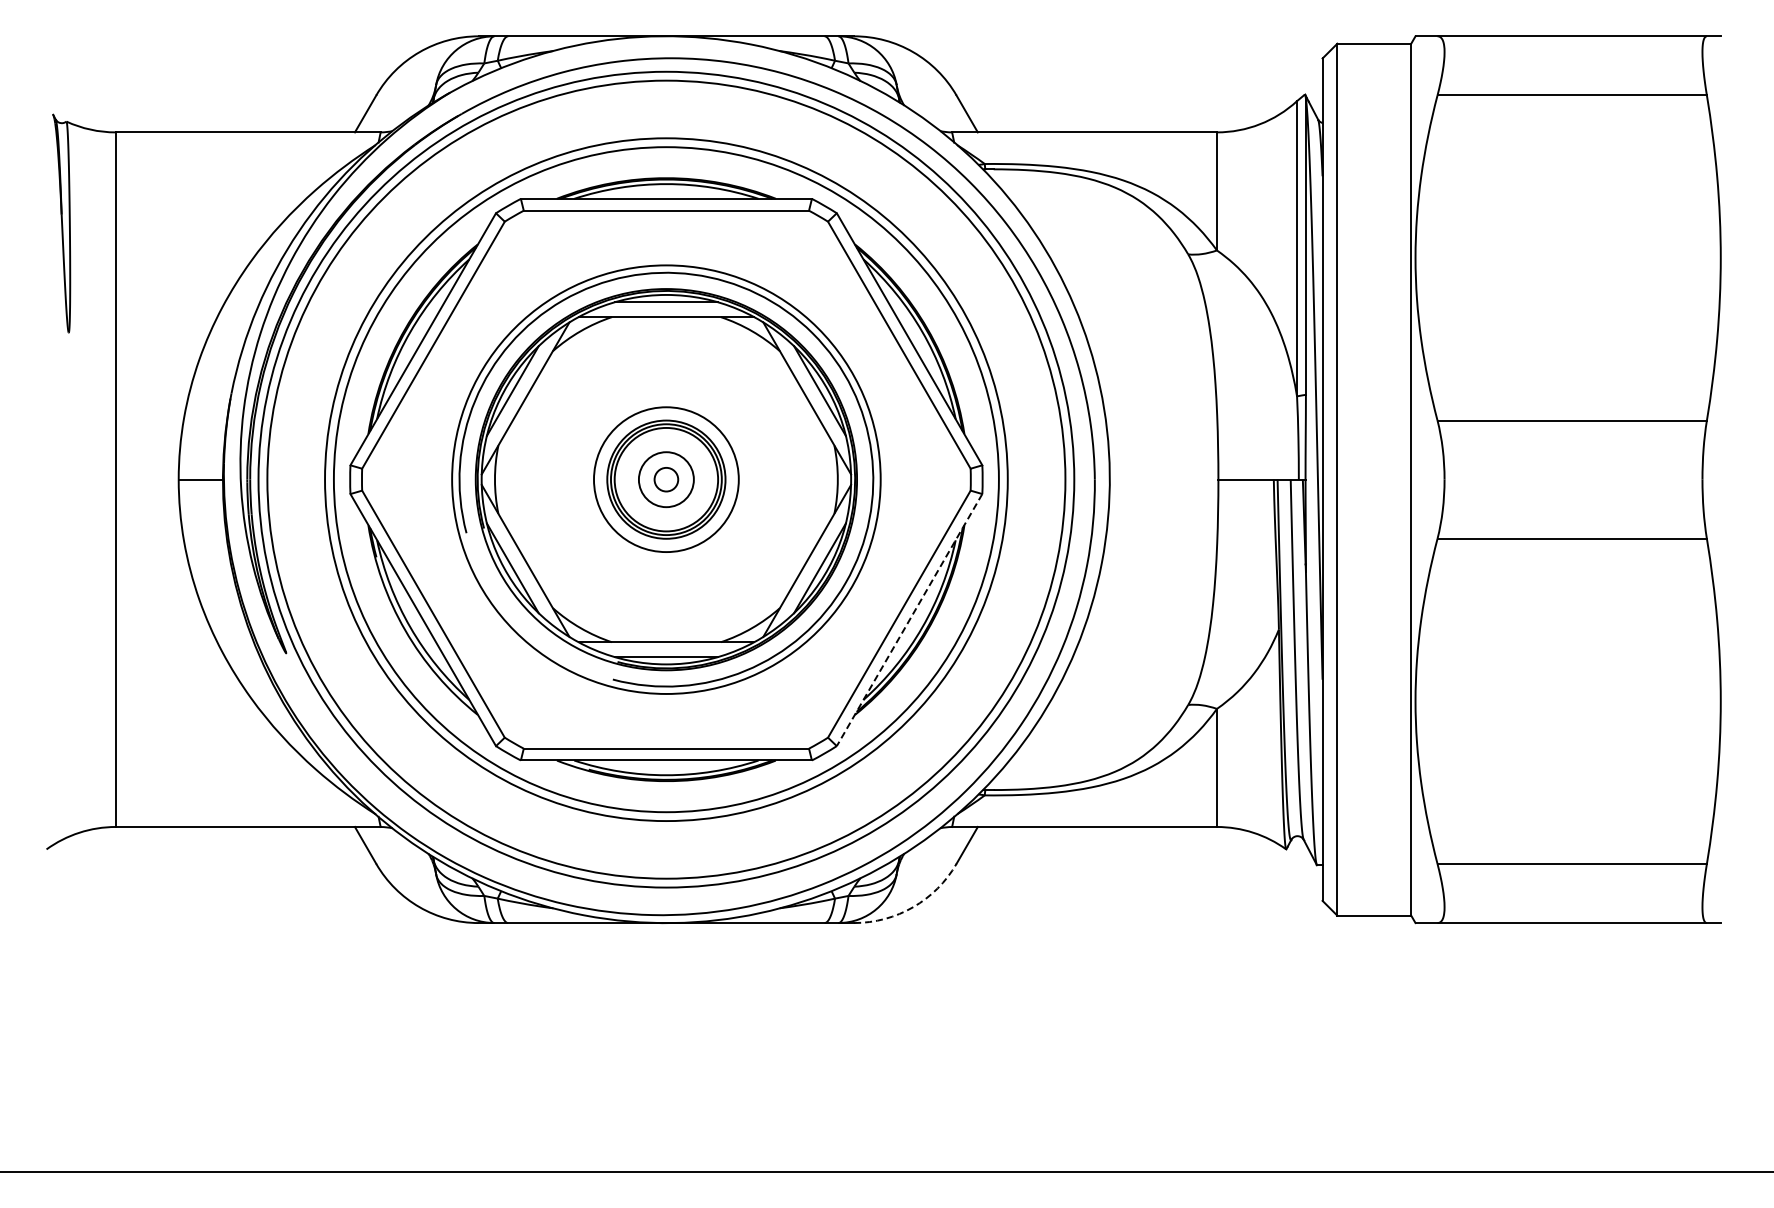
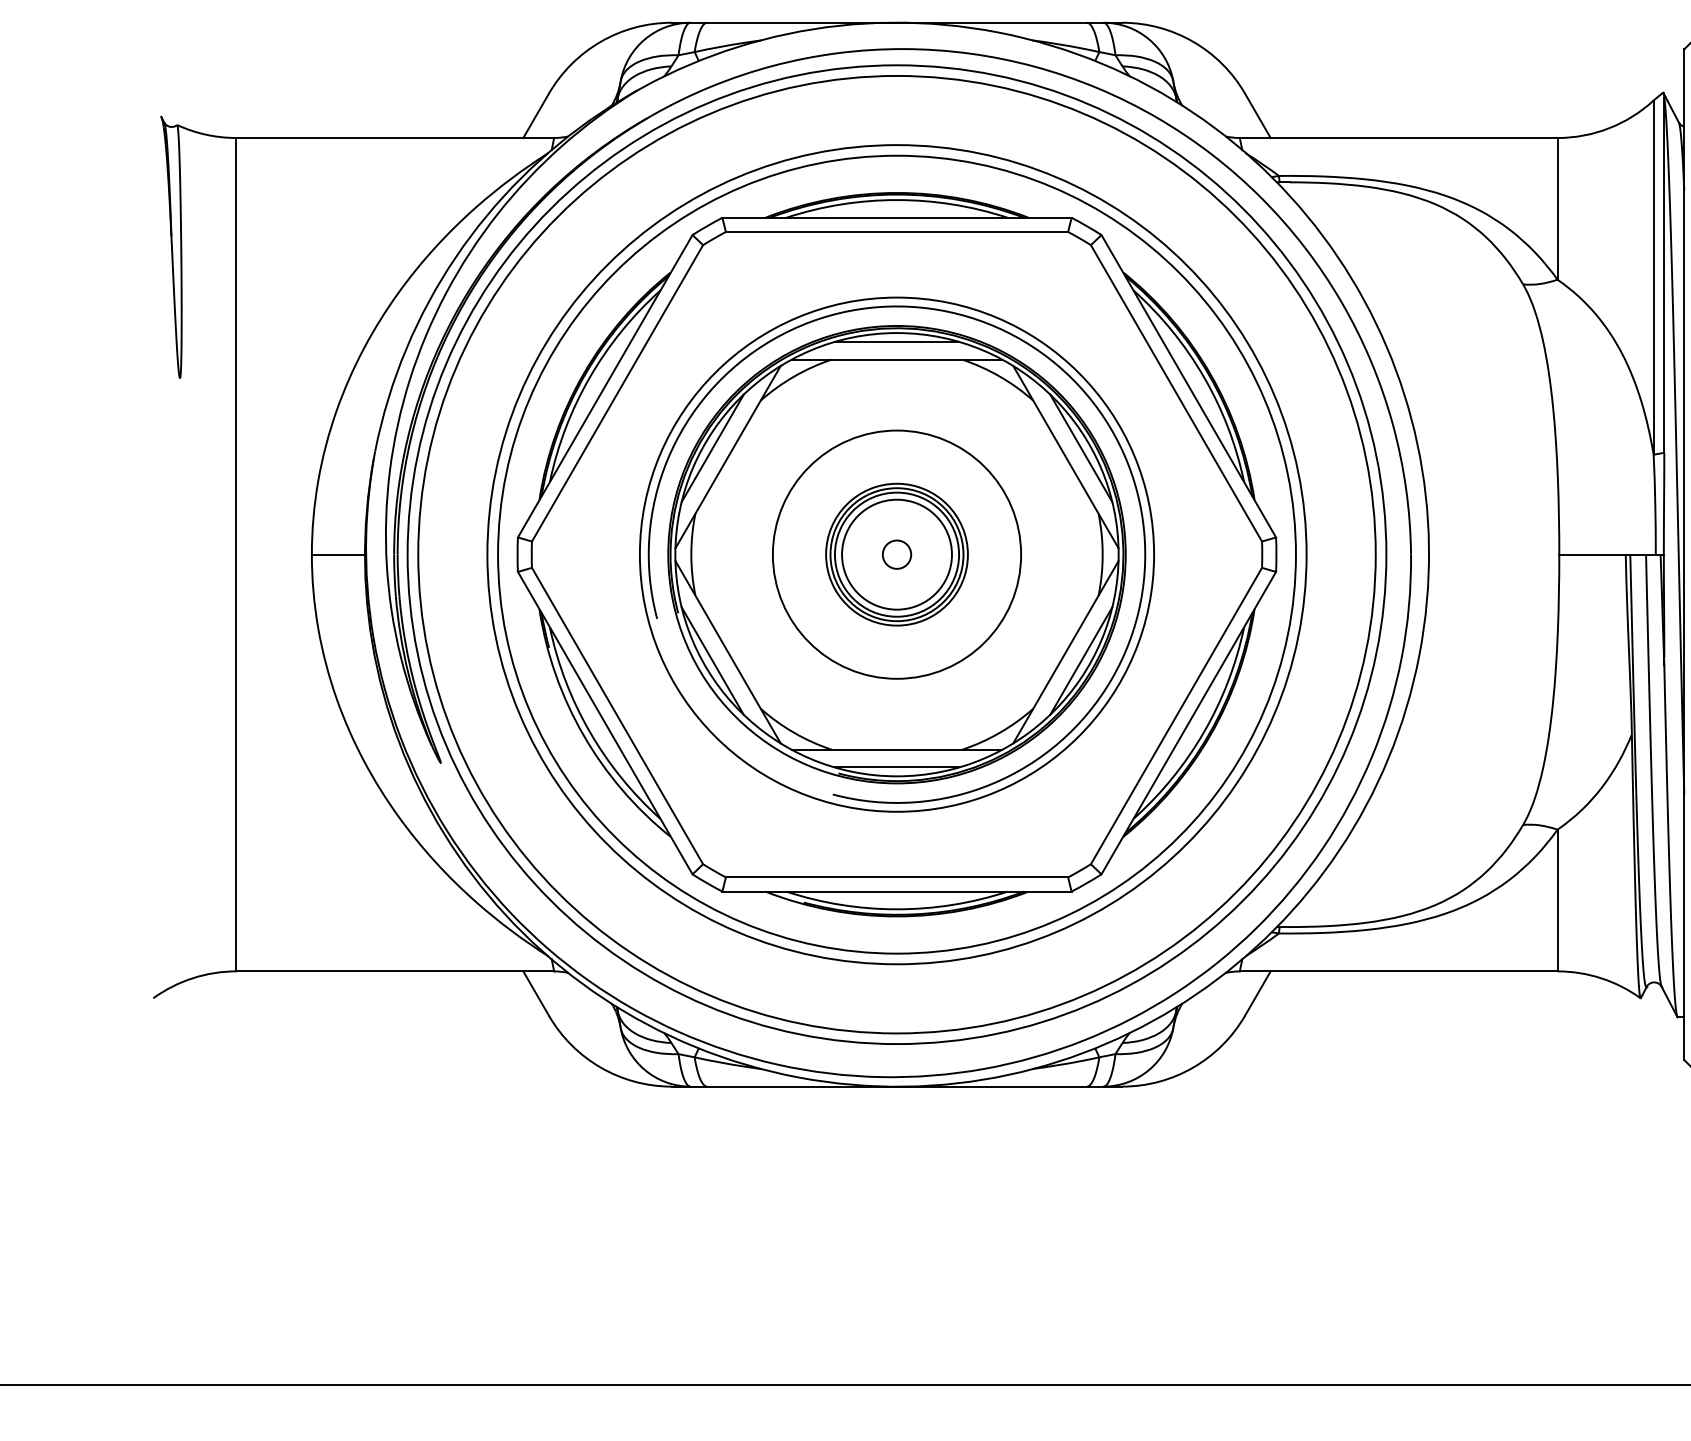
circle: (665, 479) -> (895, 554), size x1.43
circle: (666, 479) -> (897, 554), size x1.67
line: (909, 620) -> (1188, 723), dashed -> solid
arc: (913, 907) -> (1193, 1067), dashed -> solid

